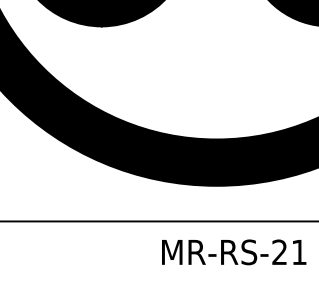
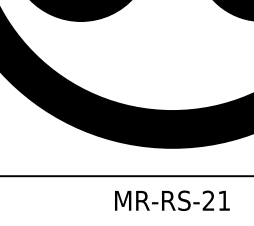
text: (234, 251) -> (172, 200), moved

